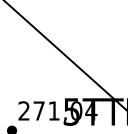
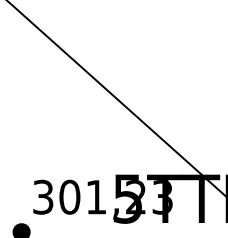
text: (57, 110) -> (102, 196), 271,04 -> 301,23

